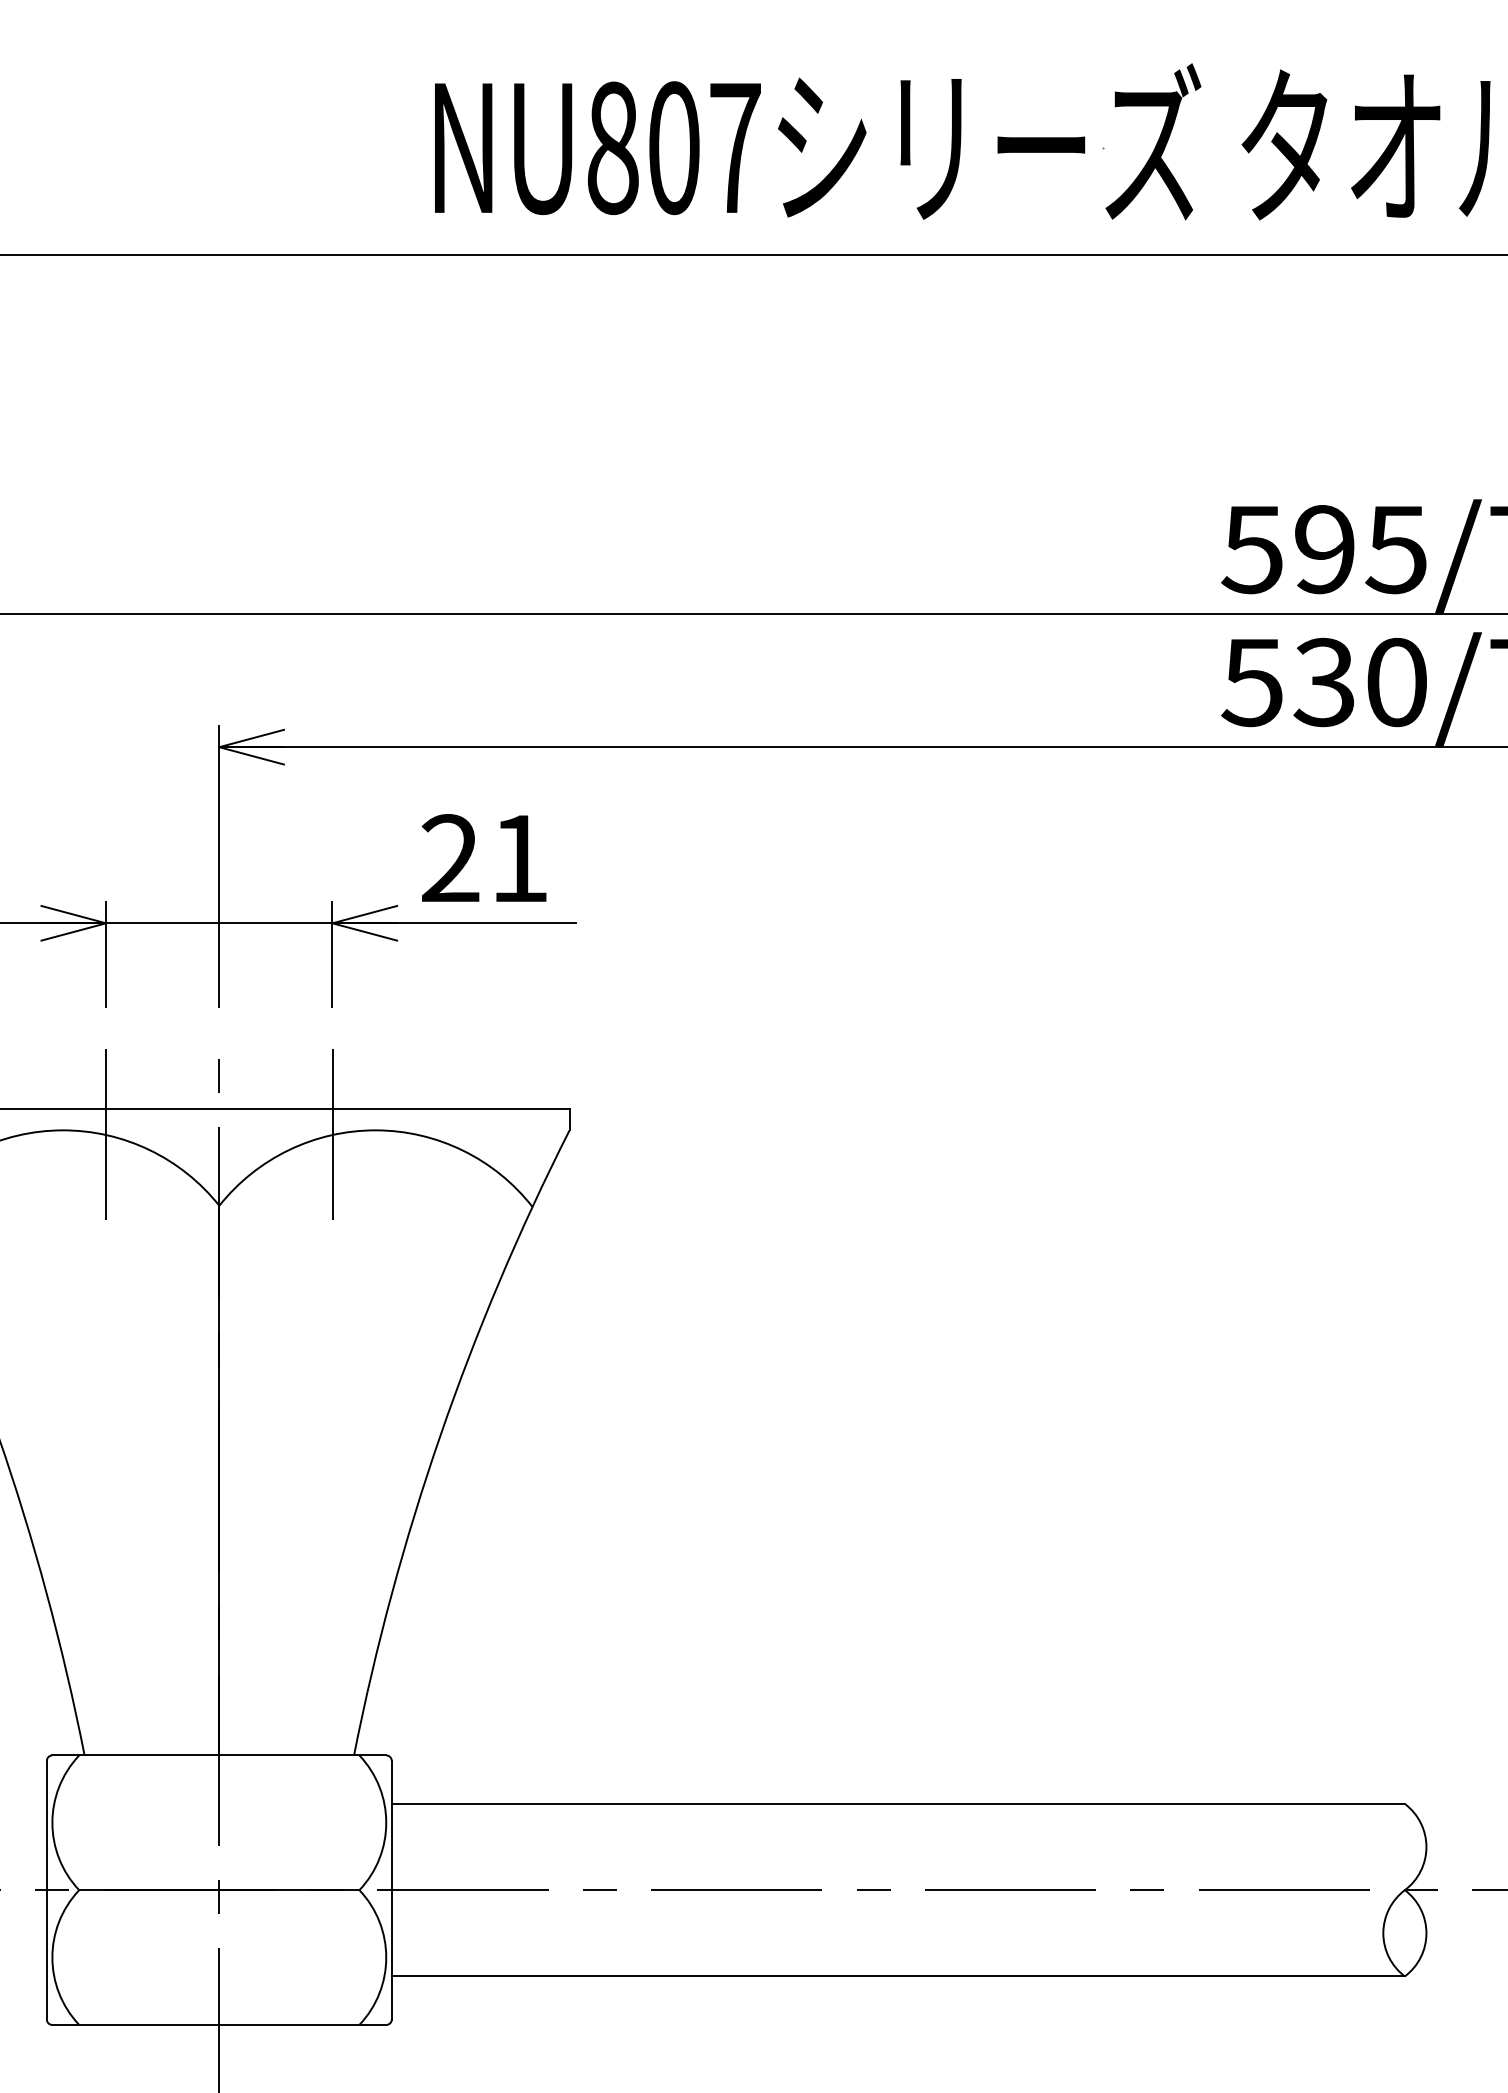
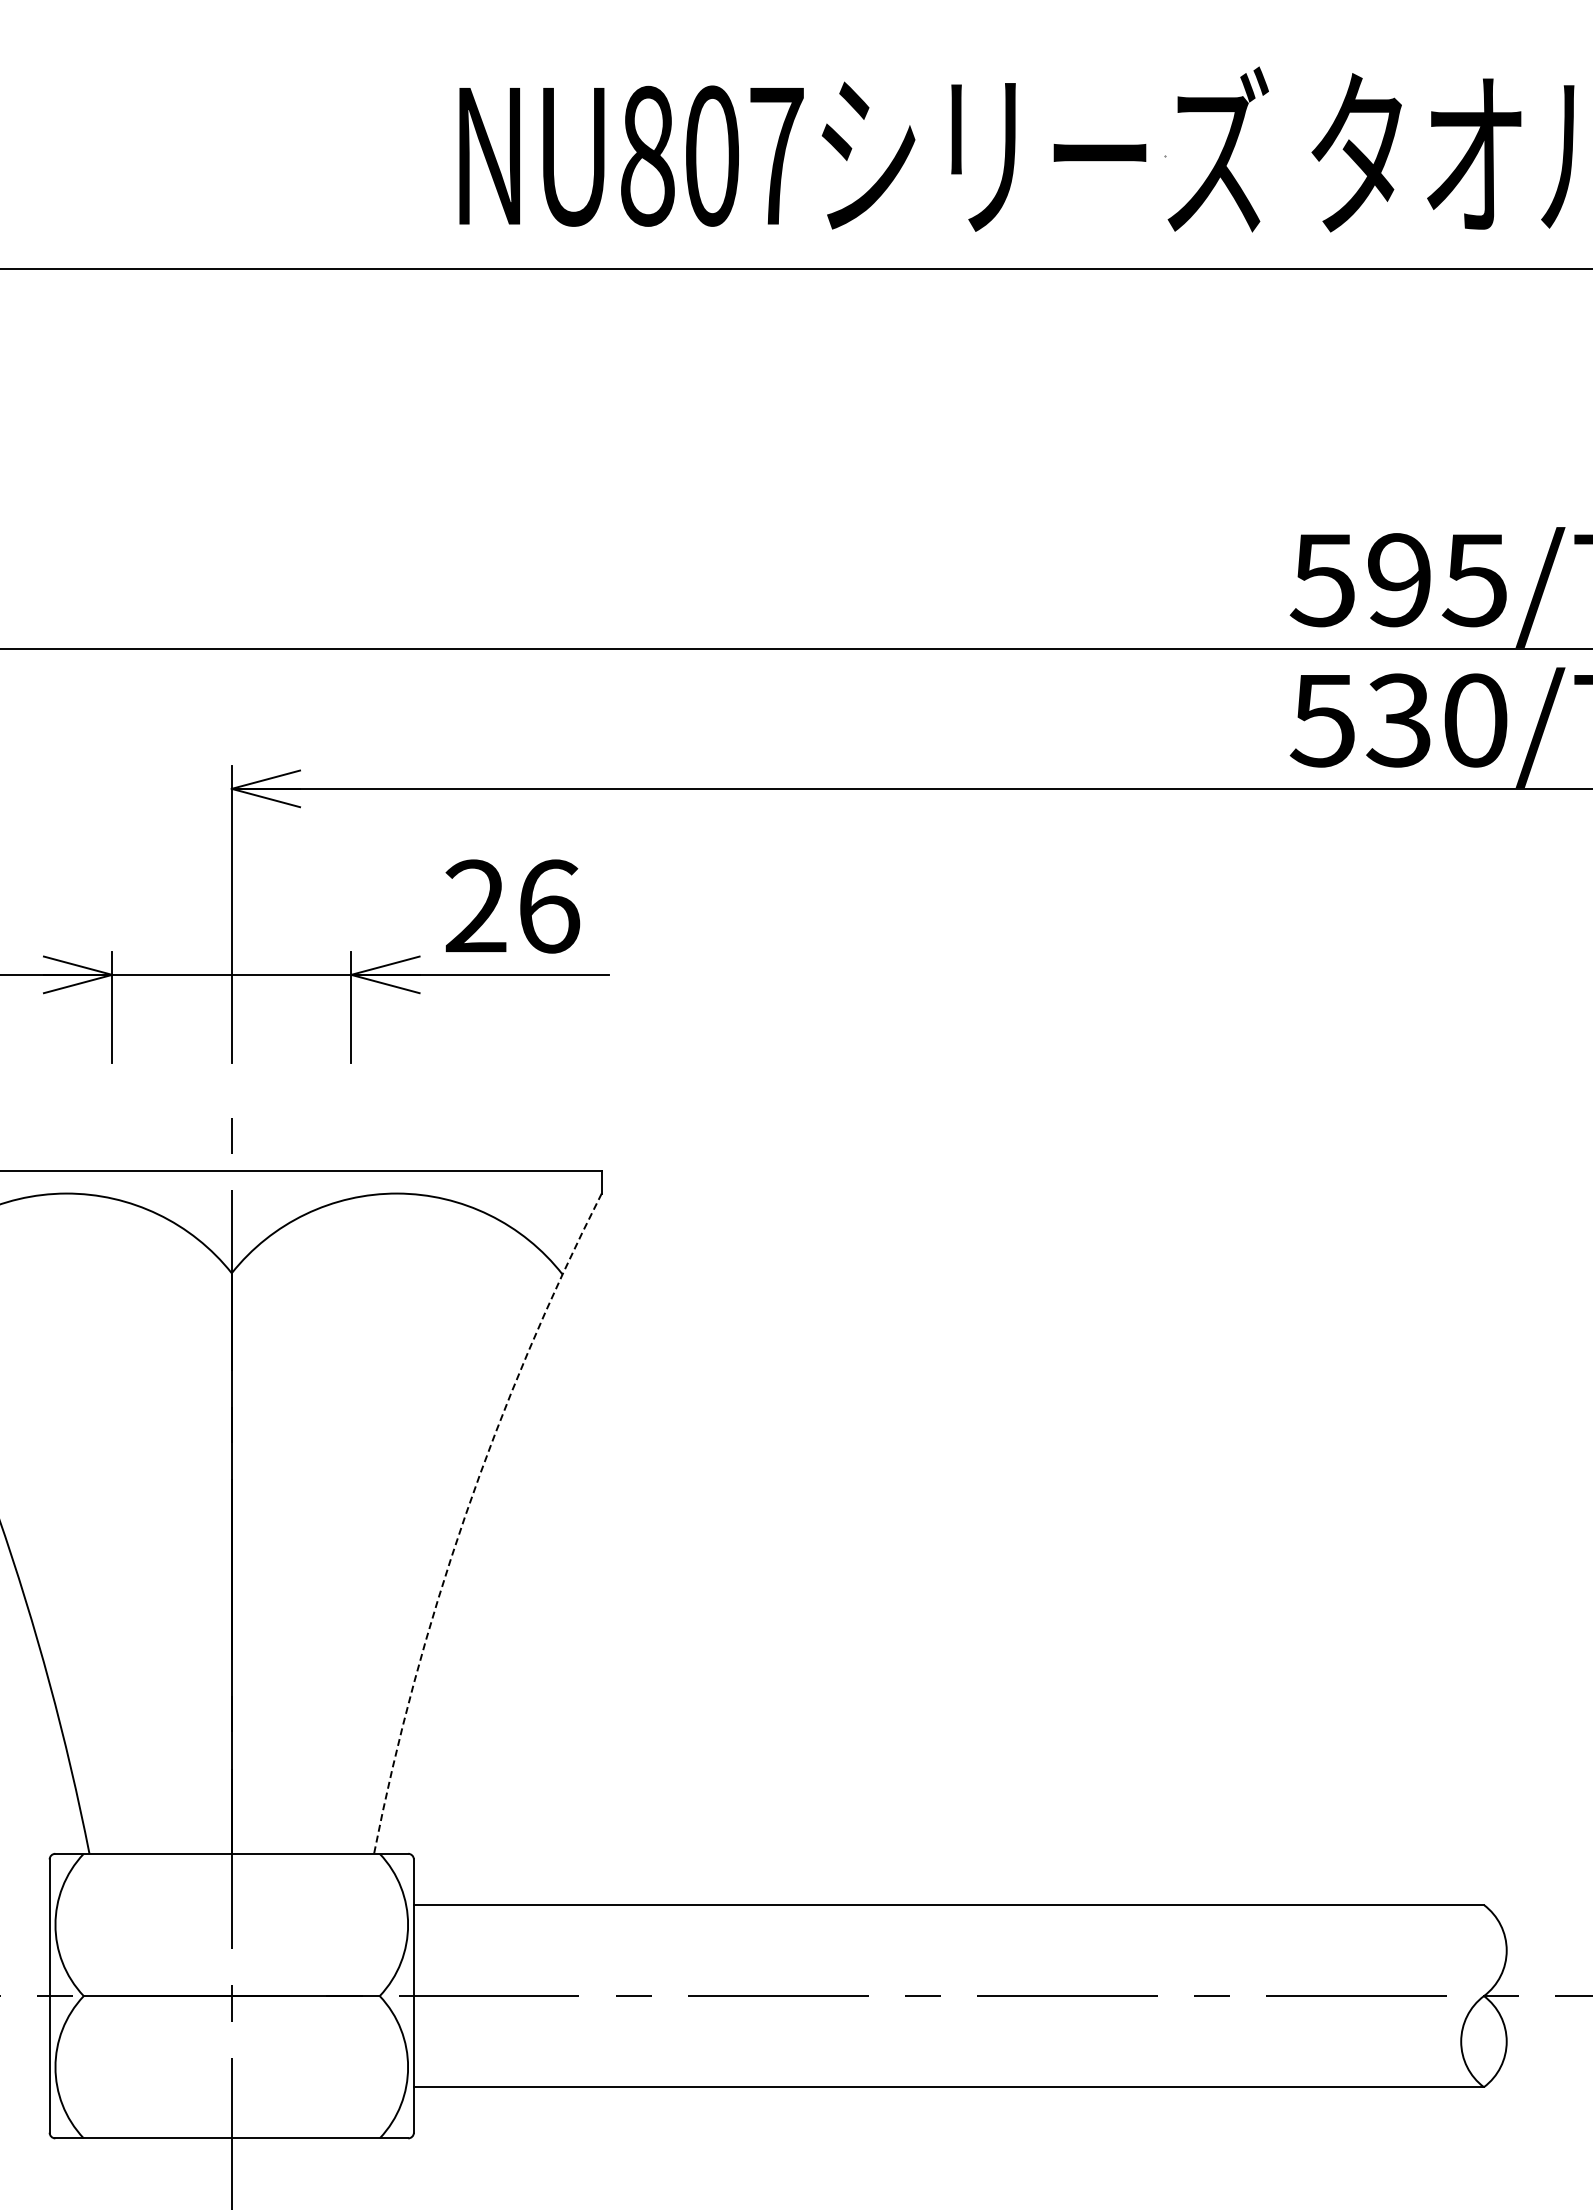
text: (521, 858) -> (550, 906), 21 -> 26
line: (106, 1123) -> (112, 1186), removed
line: (332, 1123) -> (351, 1186), removed
arc: (440, 1435) -> (465, 1515), solid -> dashed

